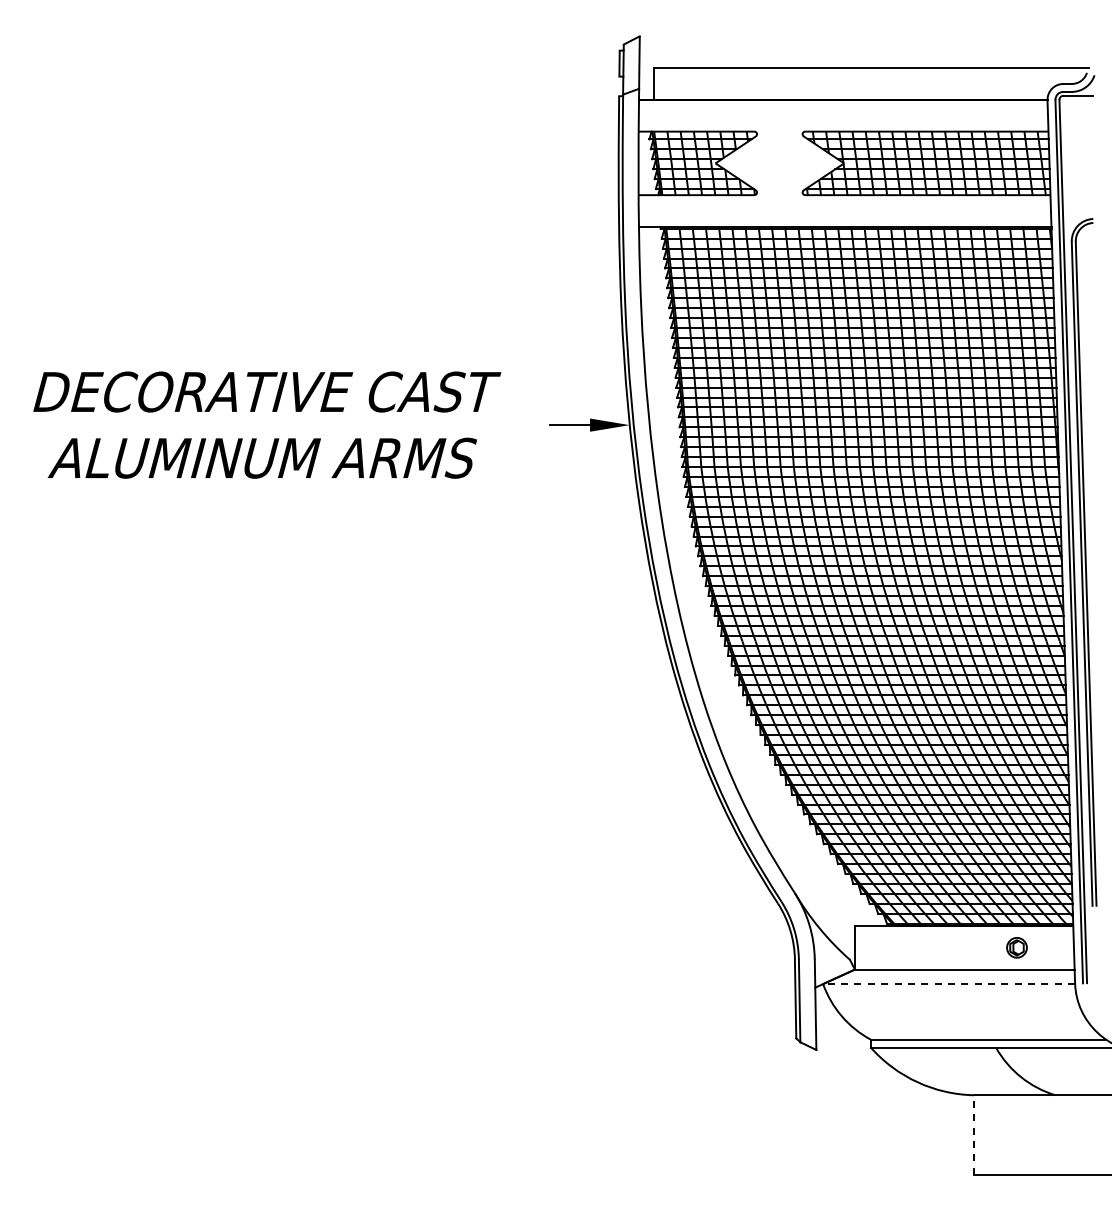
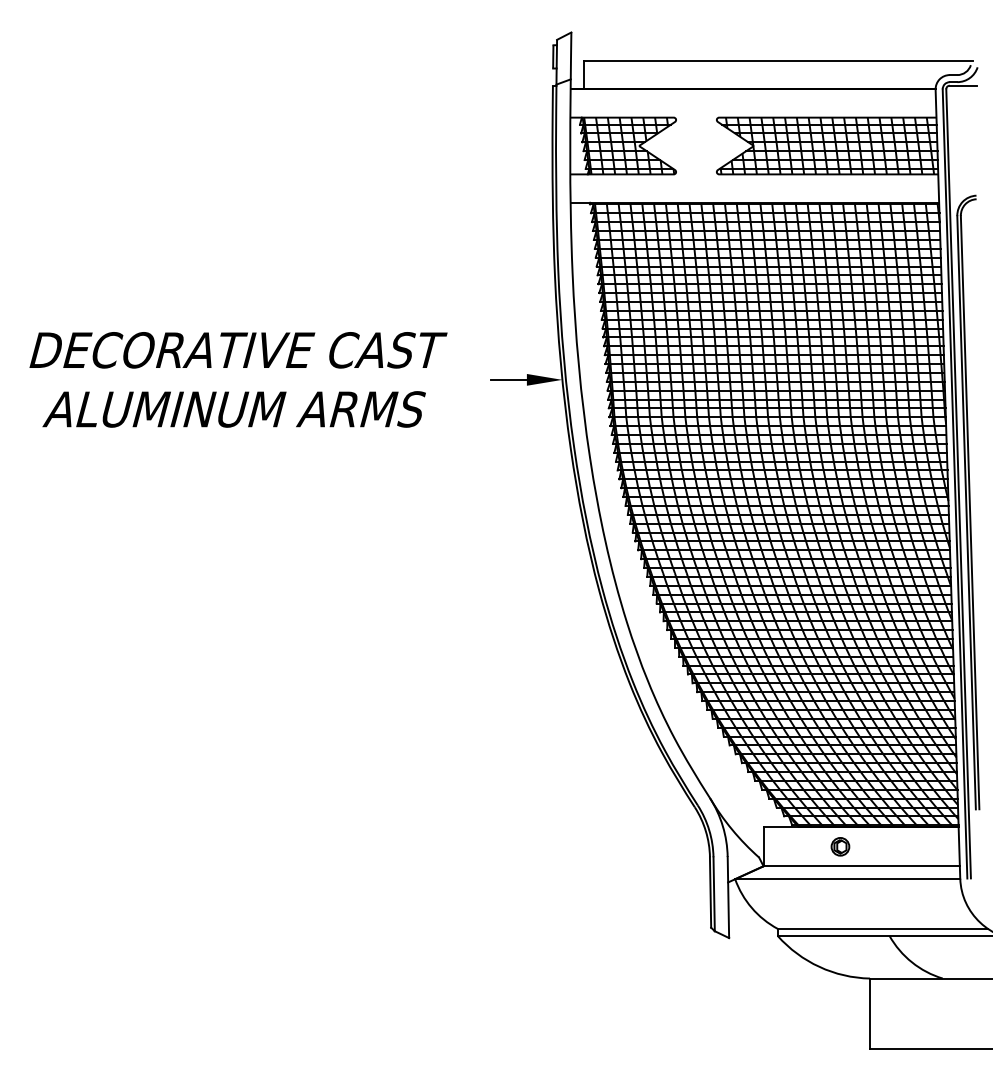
part: (1016, 947) -> (840, 846), moved
line: (949, 984) -> (848, 879), dashed -> solid
line: (974, 1134) -> (870, 1013), dashed -> solid

